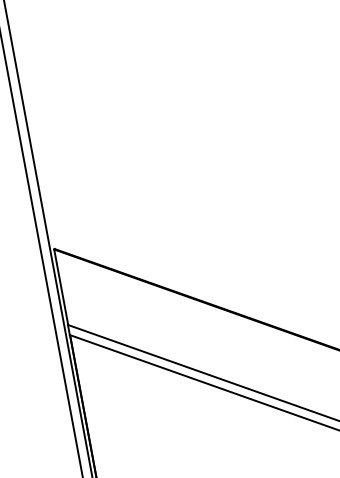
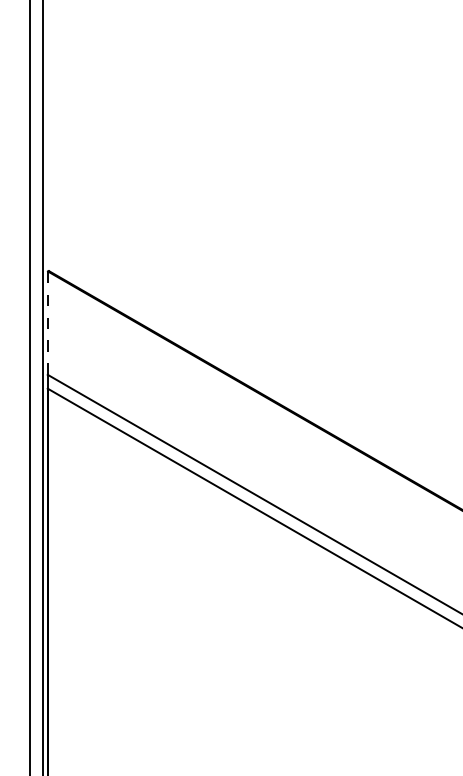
line: (61, 287) -> (48, 323), solid -> dashed

